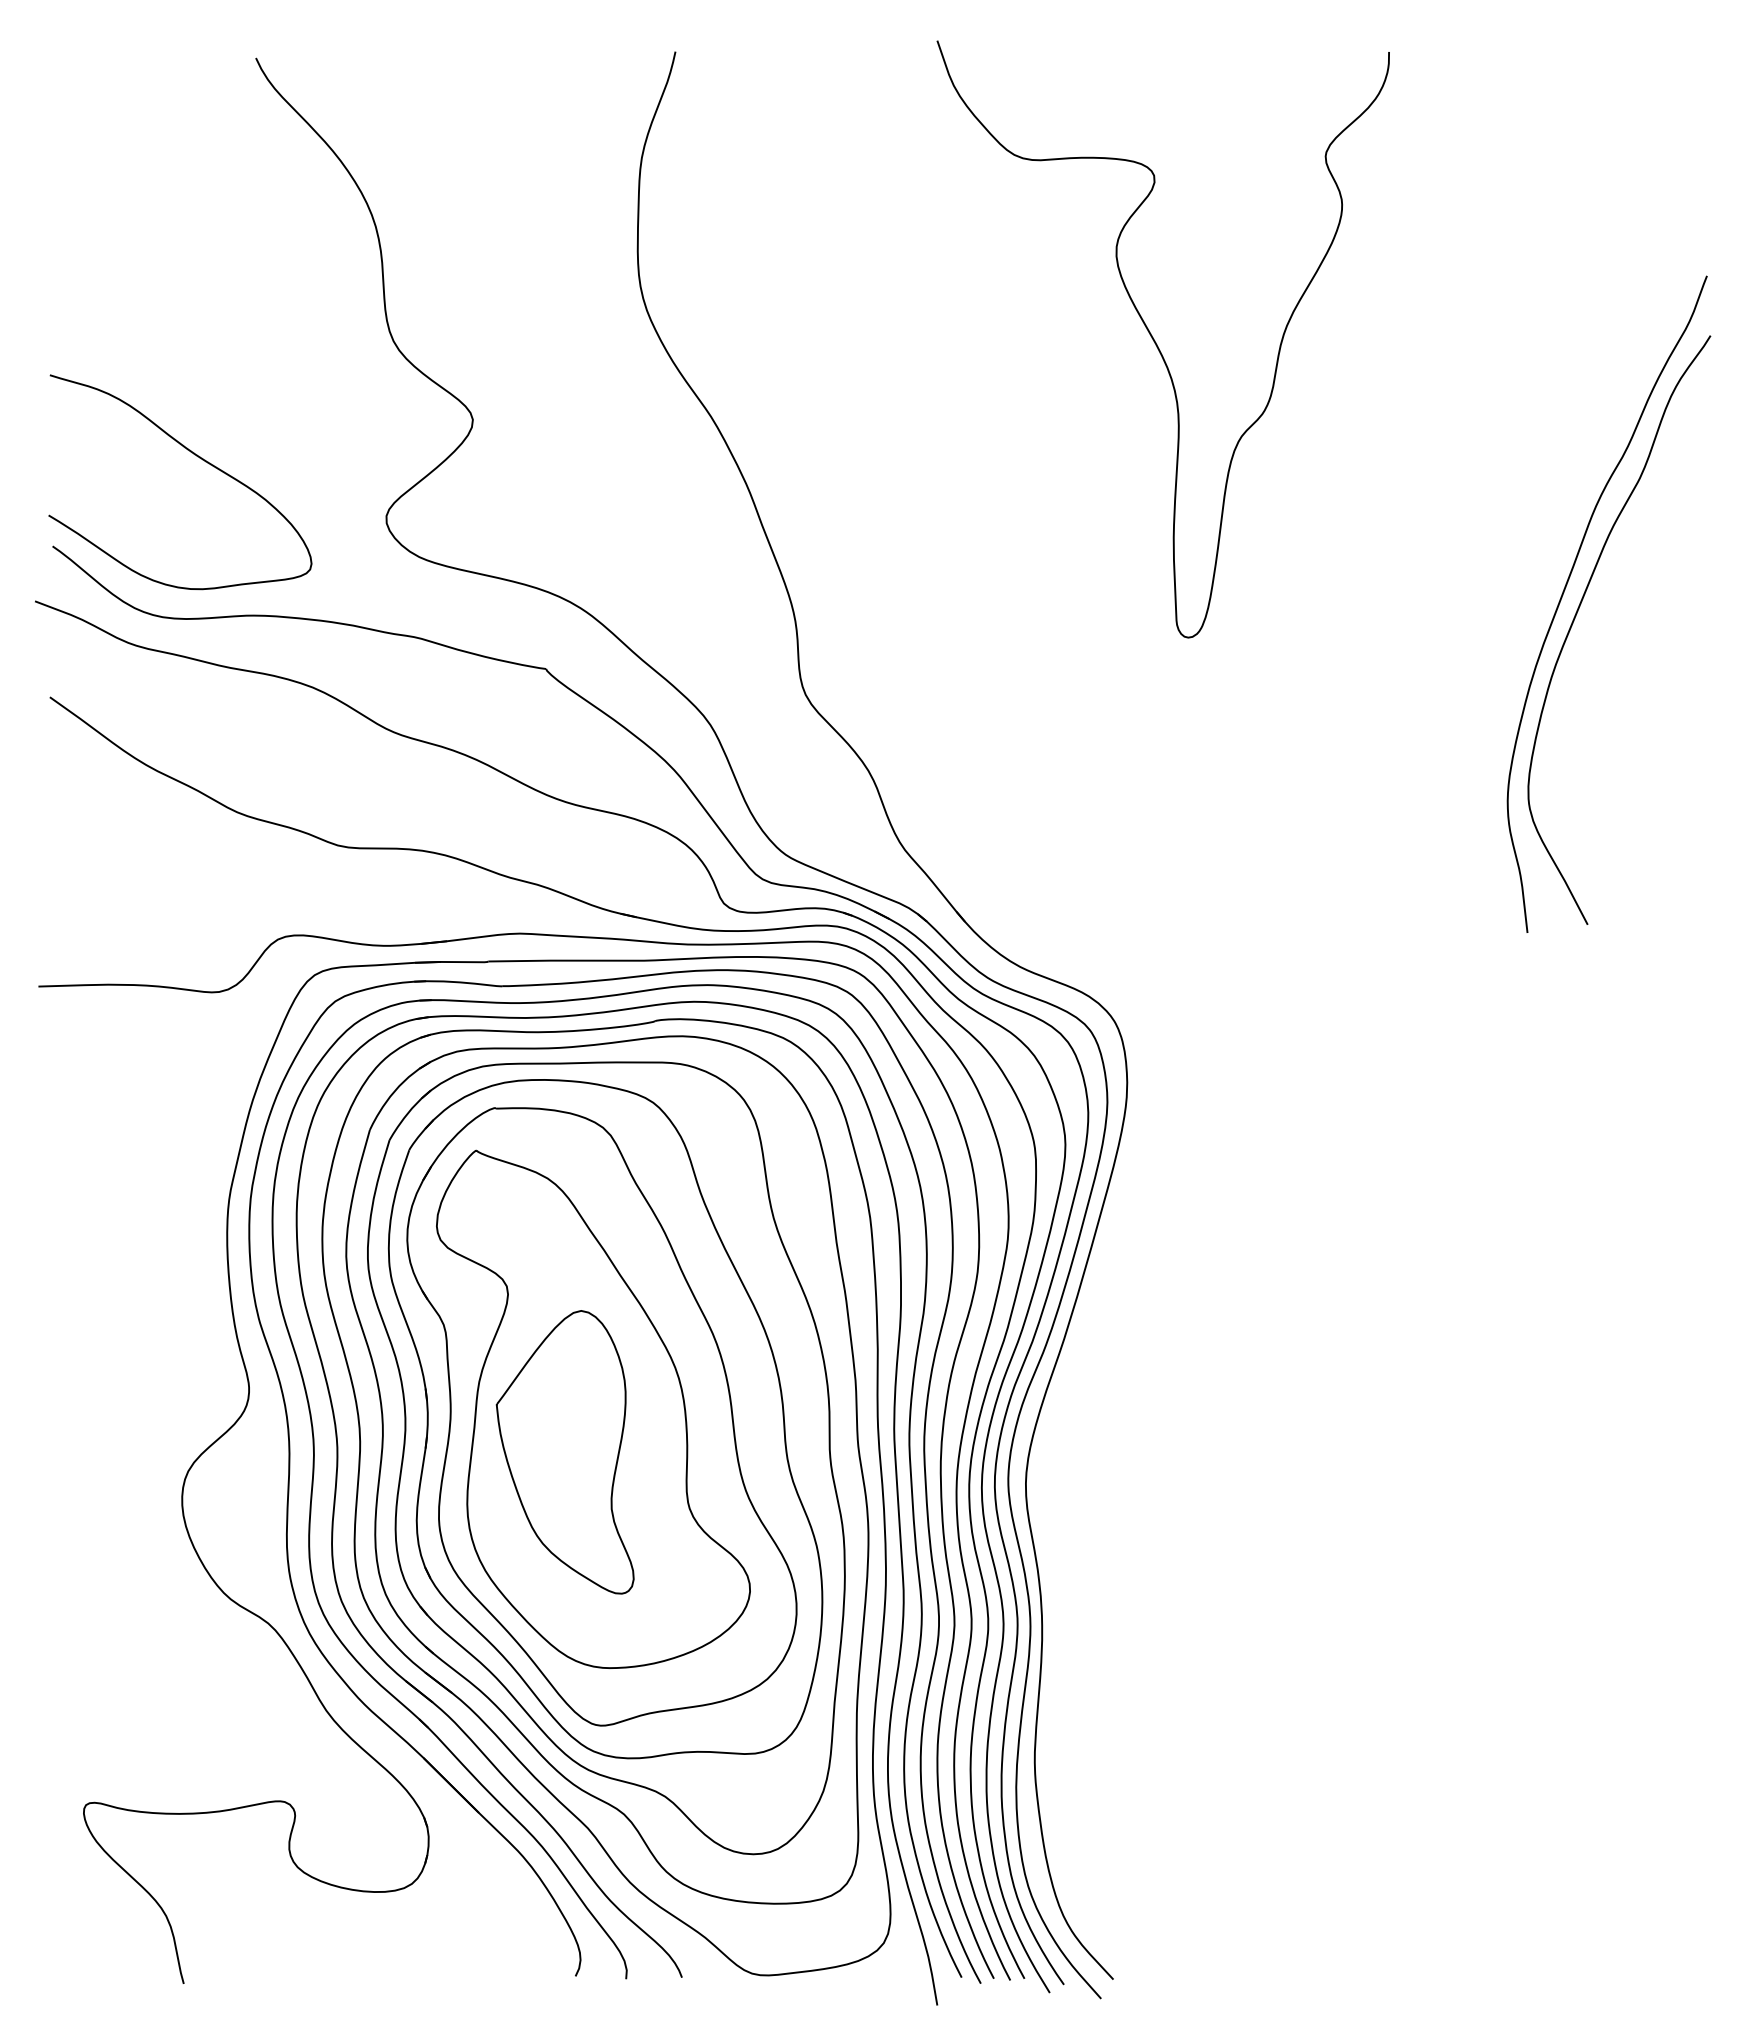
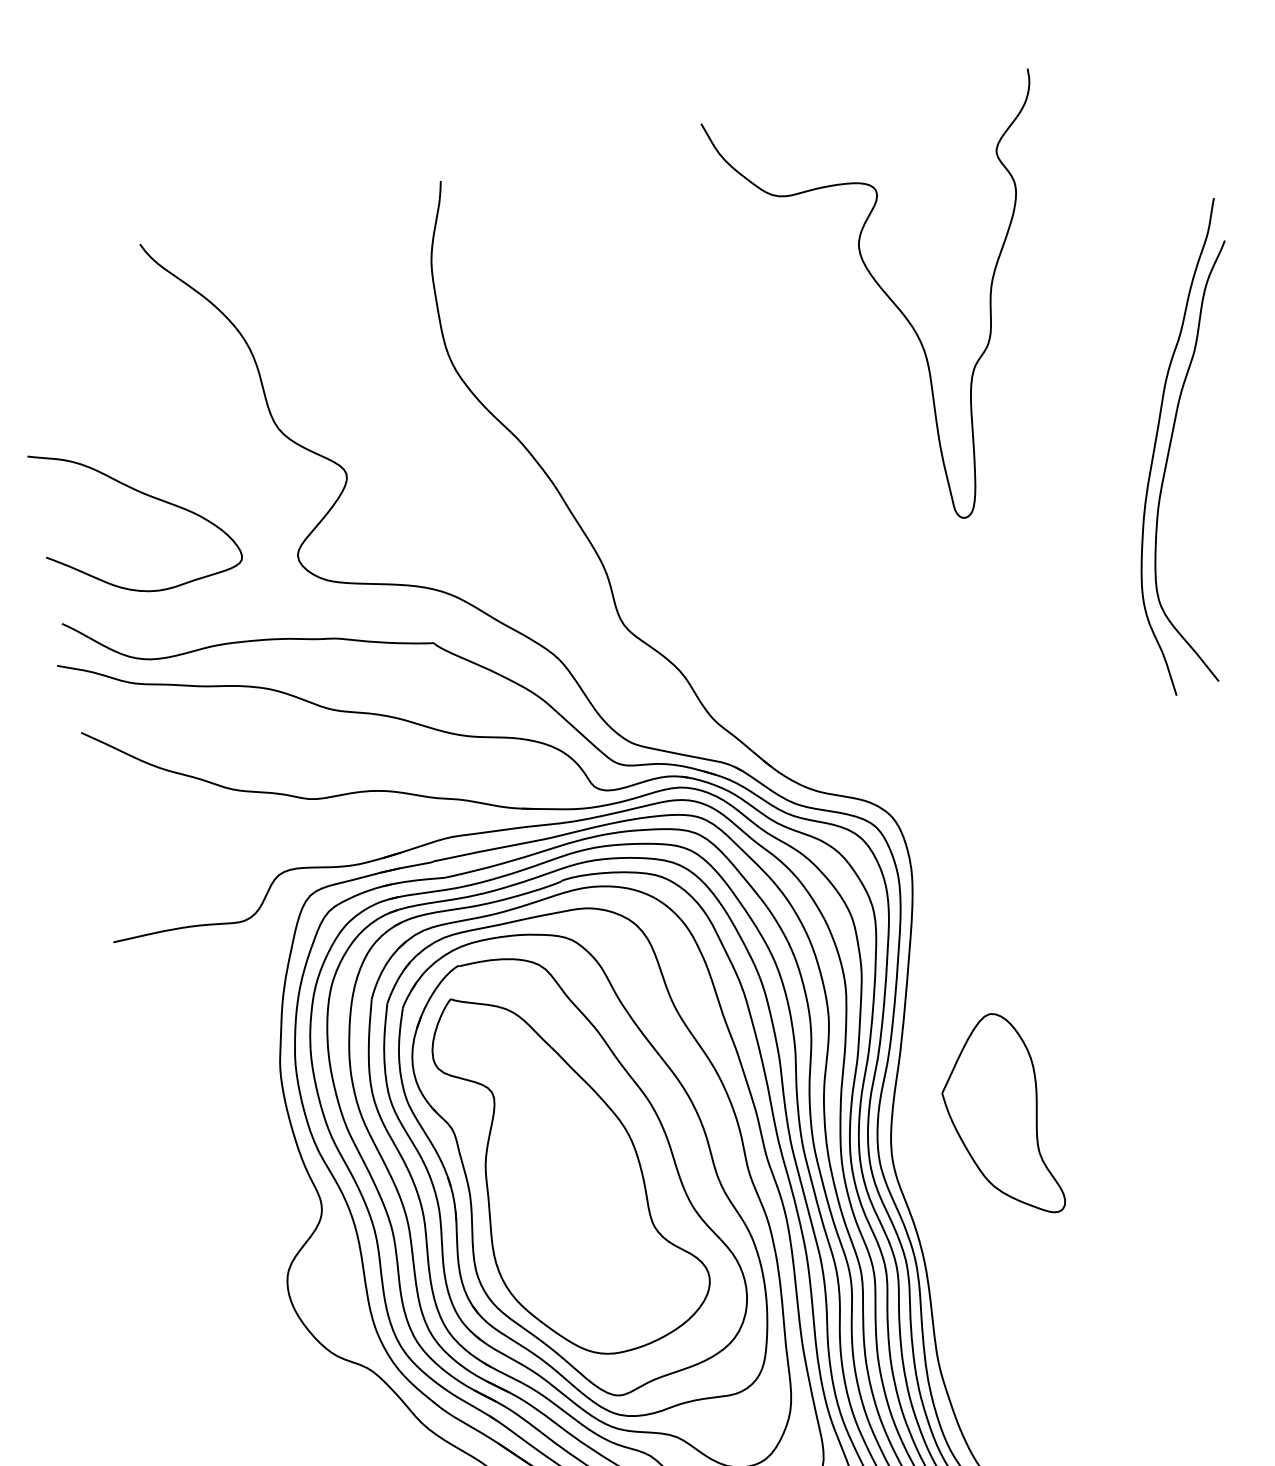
curve: (1156, 342) -> (900, 310), moved
curve: (196, 456) -> (144, 494), moved
part: (564, 1452) -> (997, 1118), moved

